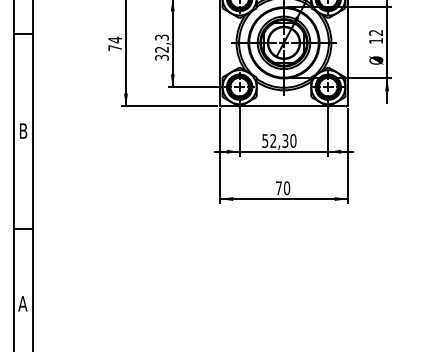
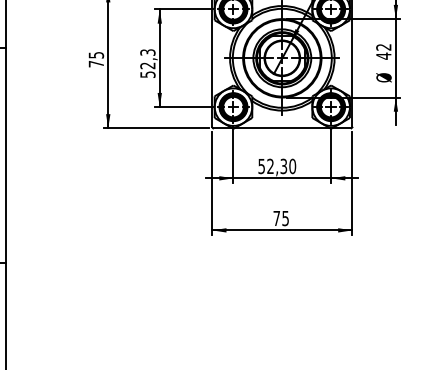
text: (115, 39) -> (96, 54), 74 -> 75
text: (375, 40) -> (383, 55), 12 -> 42
text: (161, 57) -> (147, 74), 32,3 -> 52,3
text: (286, 188) -> (285, 218), 70 -> 75

